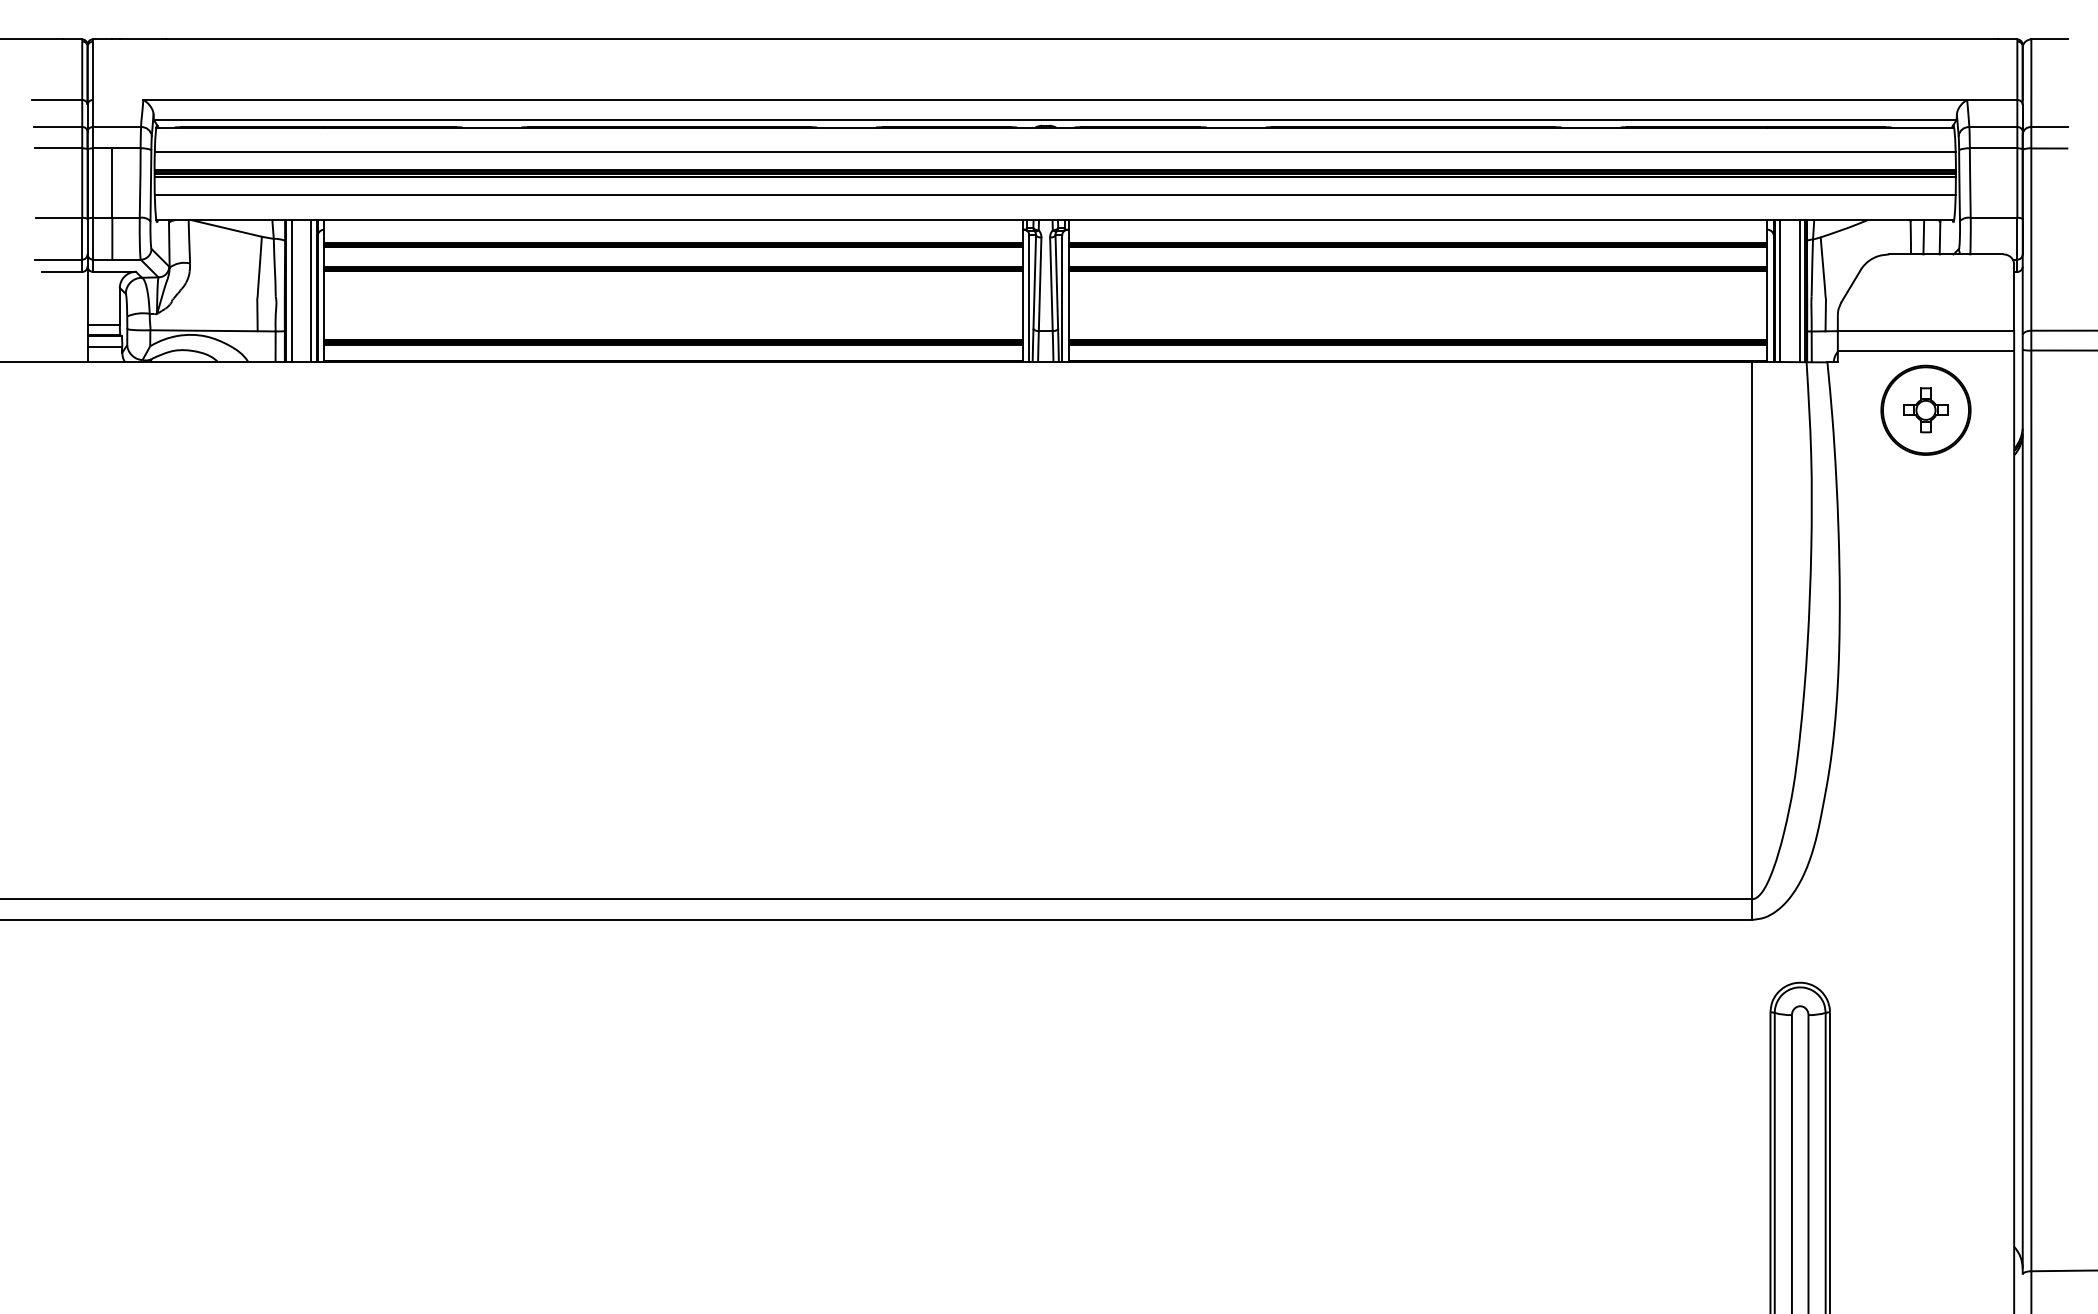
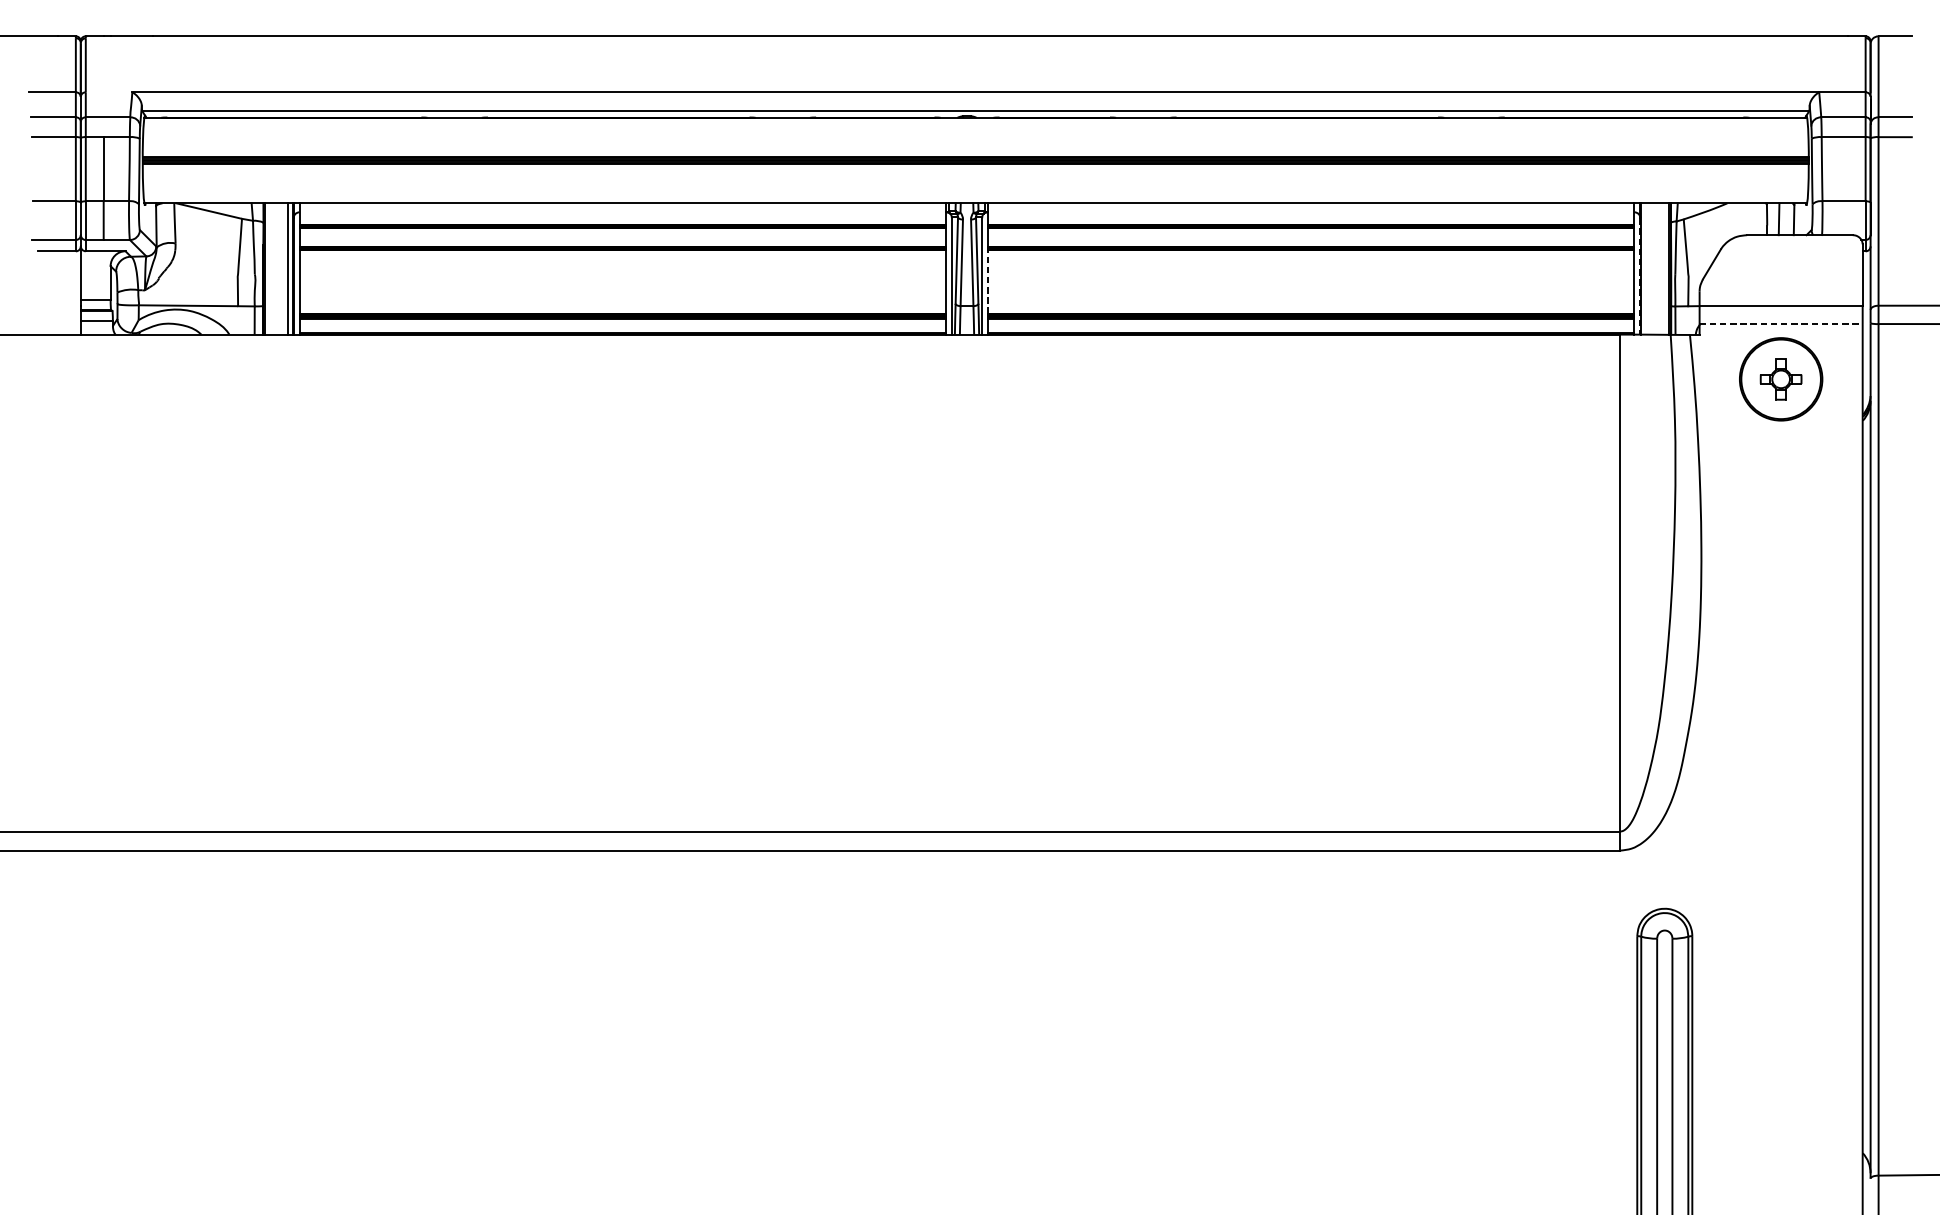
line: (1054, 152) -> (975, 140), removed
line: (1054, 195) -> (975, 180), removed
line: (291, 290) -> (269, 268), removed
line: (1780, 291) -> (1646, 269), removed
line: (1799, 291) -> (1664, 269), removed
line: (1773, 299) -> (1640, 276), solid -> dashed
line: (1068, 304) -> (988, 281), solid -> dashed
line: (1926, 350) -> (1781, 324), solid -> dashed

